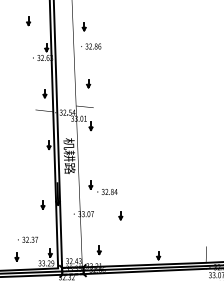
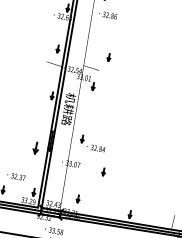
part: (88, 83) -> (109, 57), moved
part: (42, 204) -> (35, 147), size x1.6

